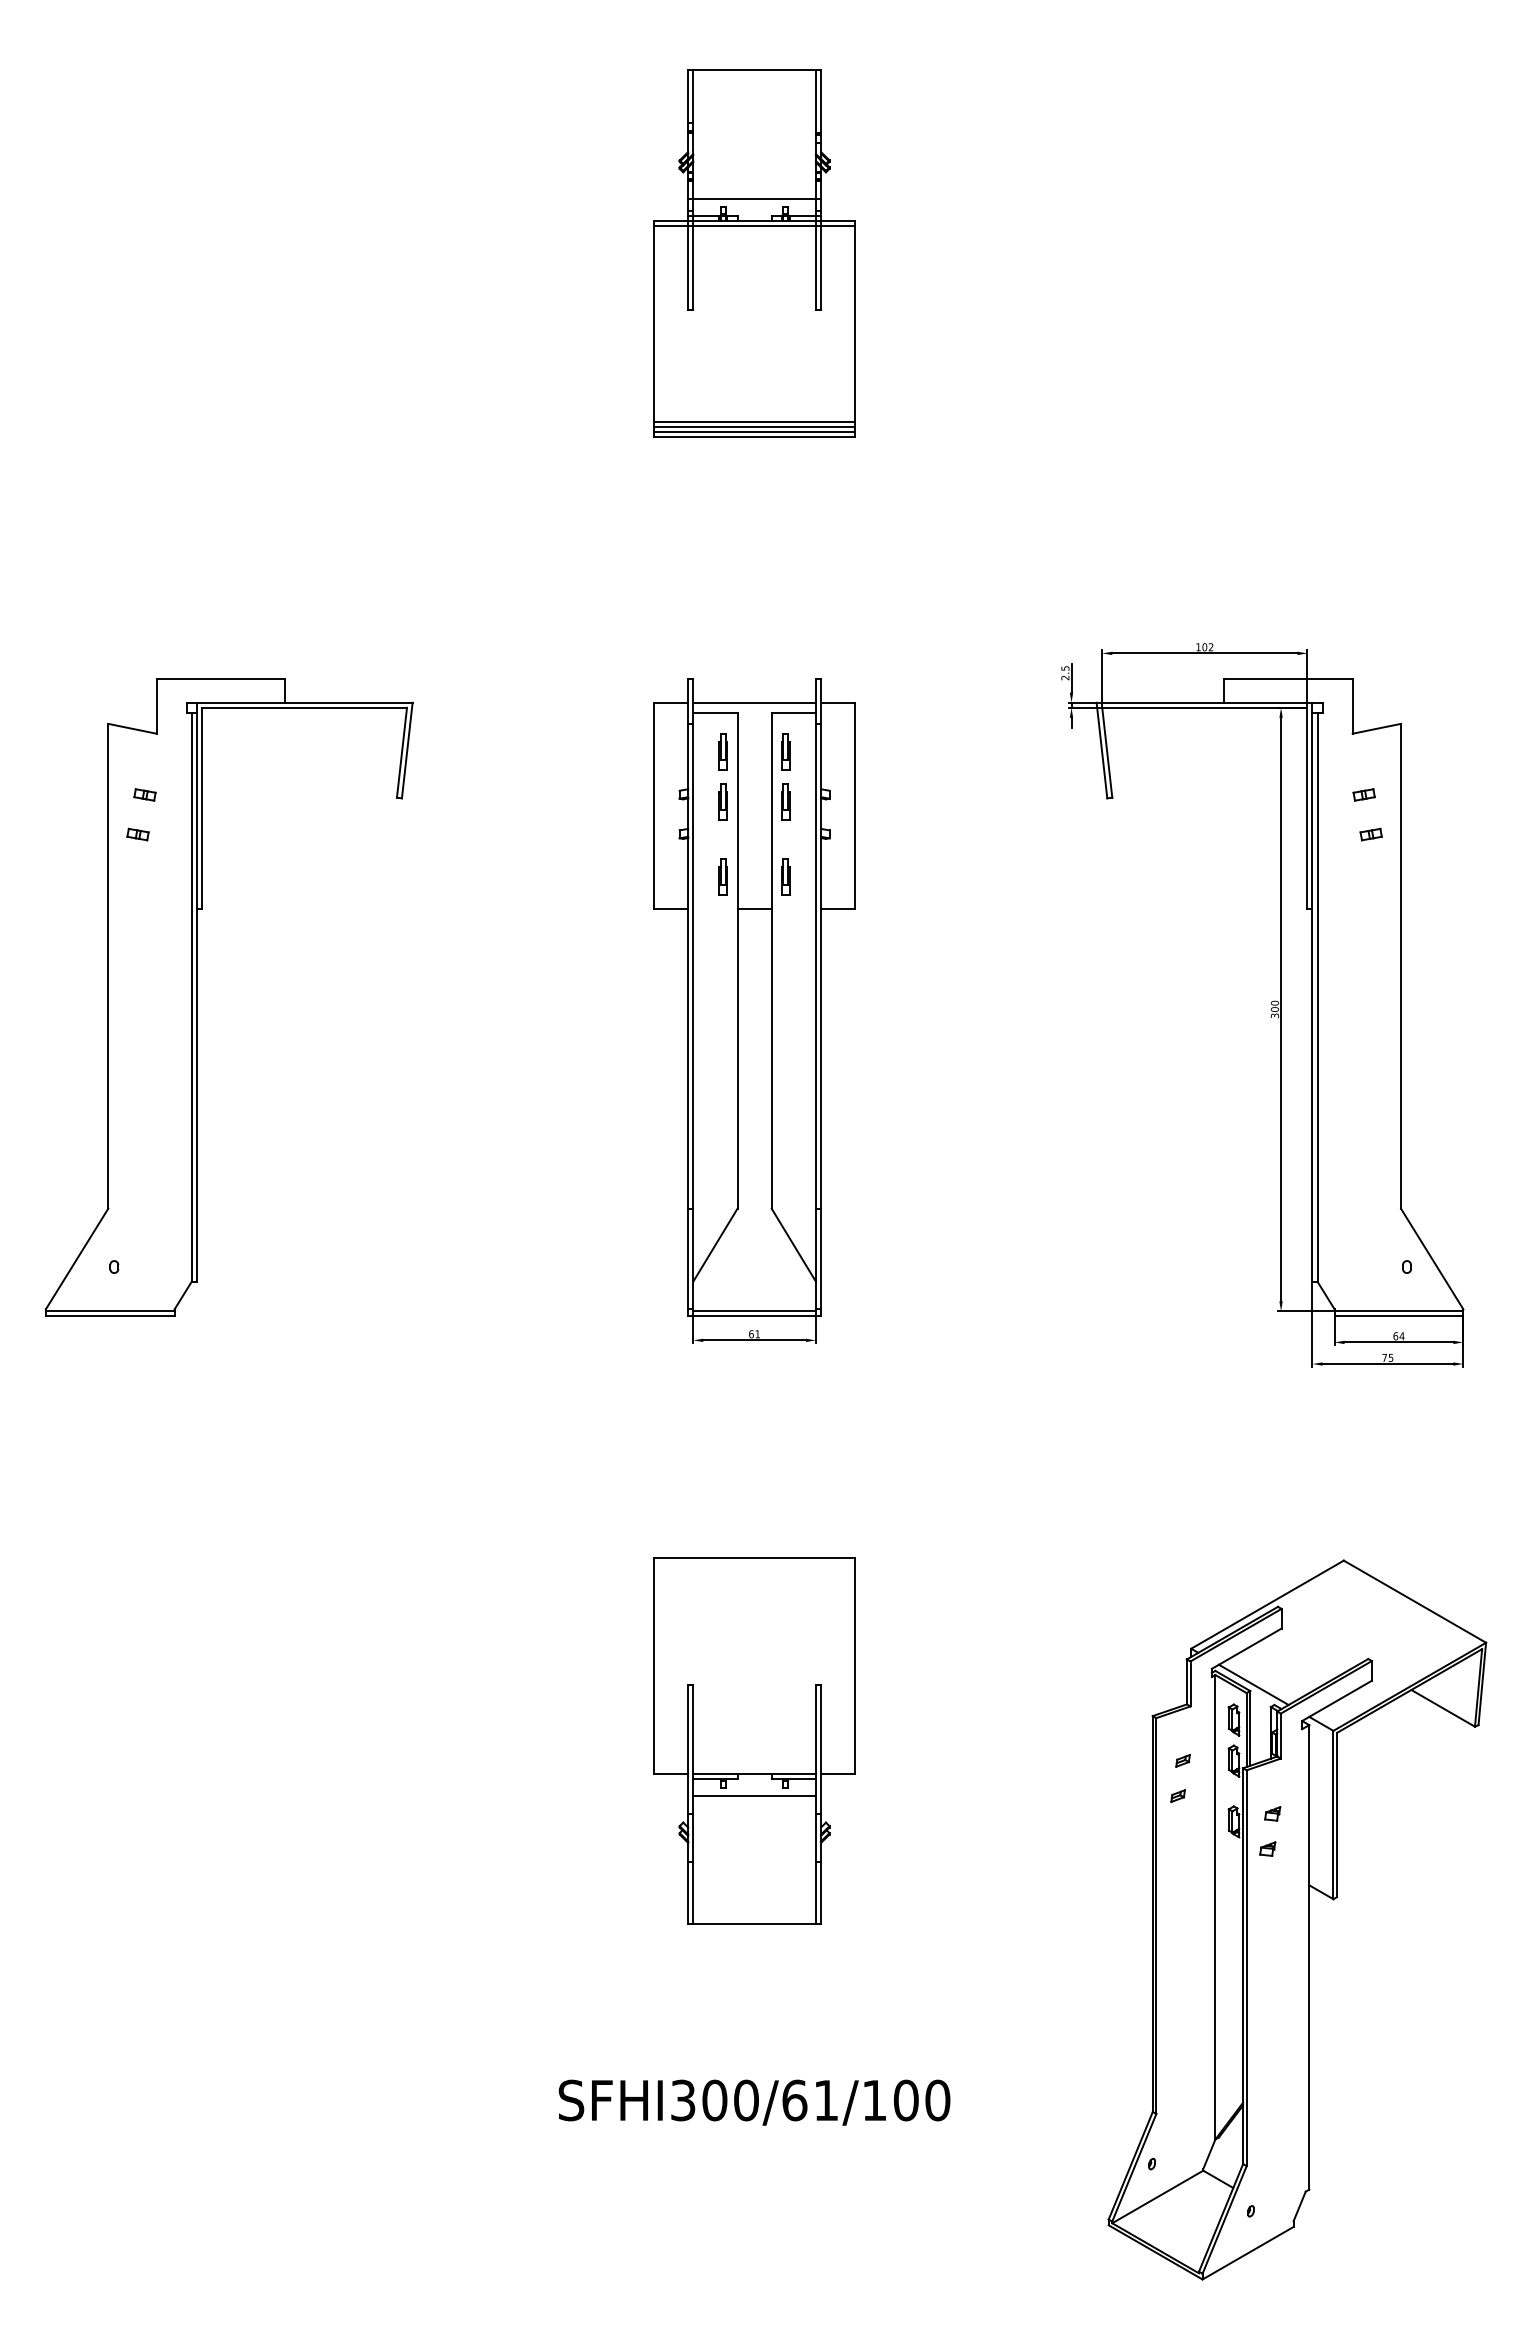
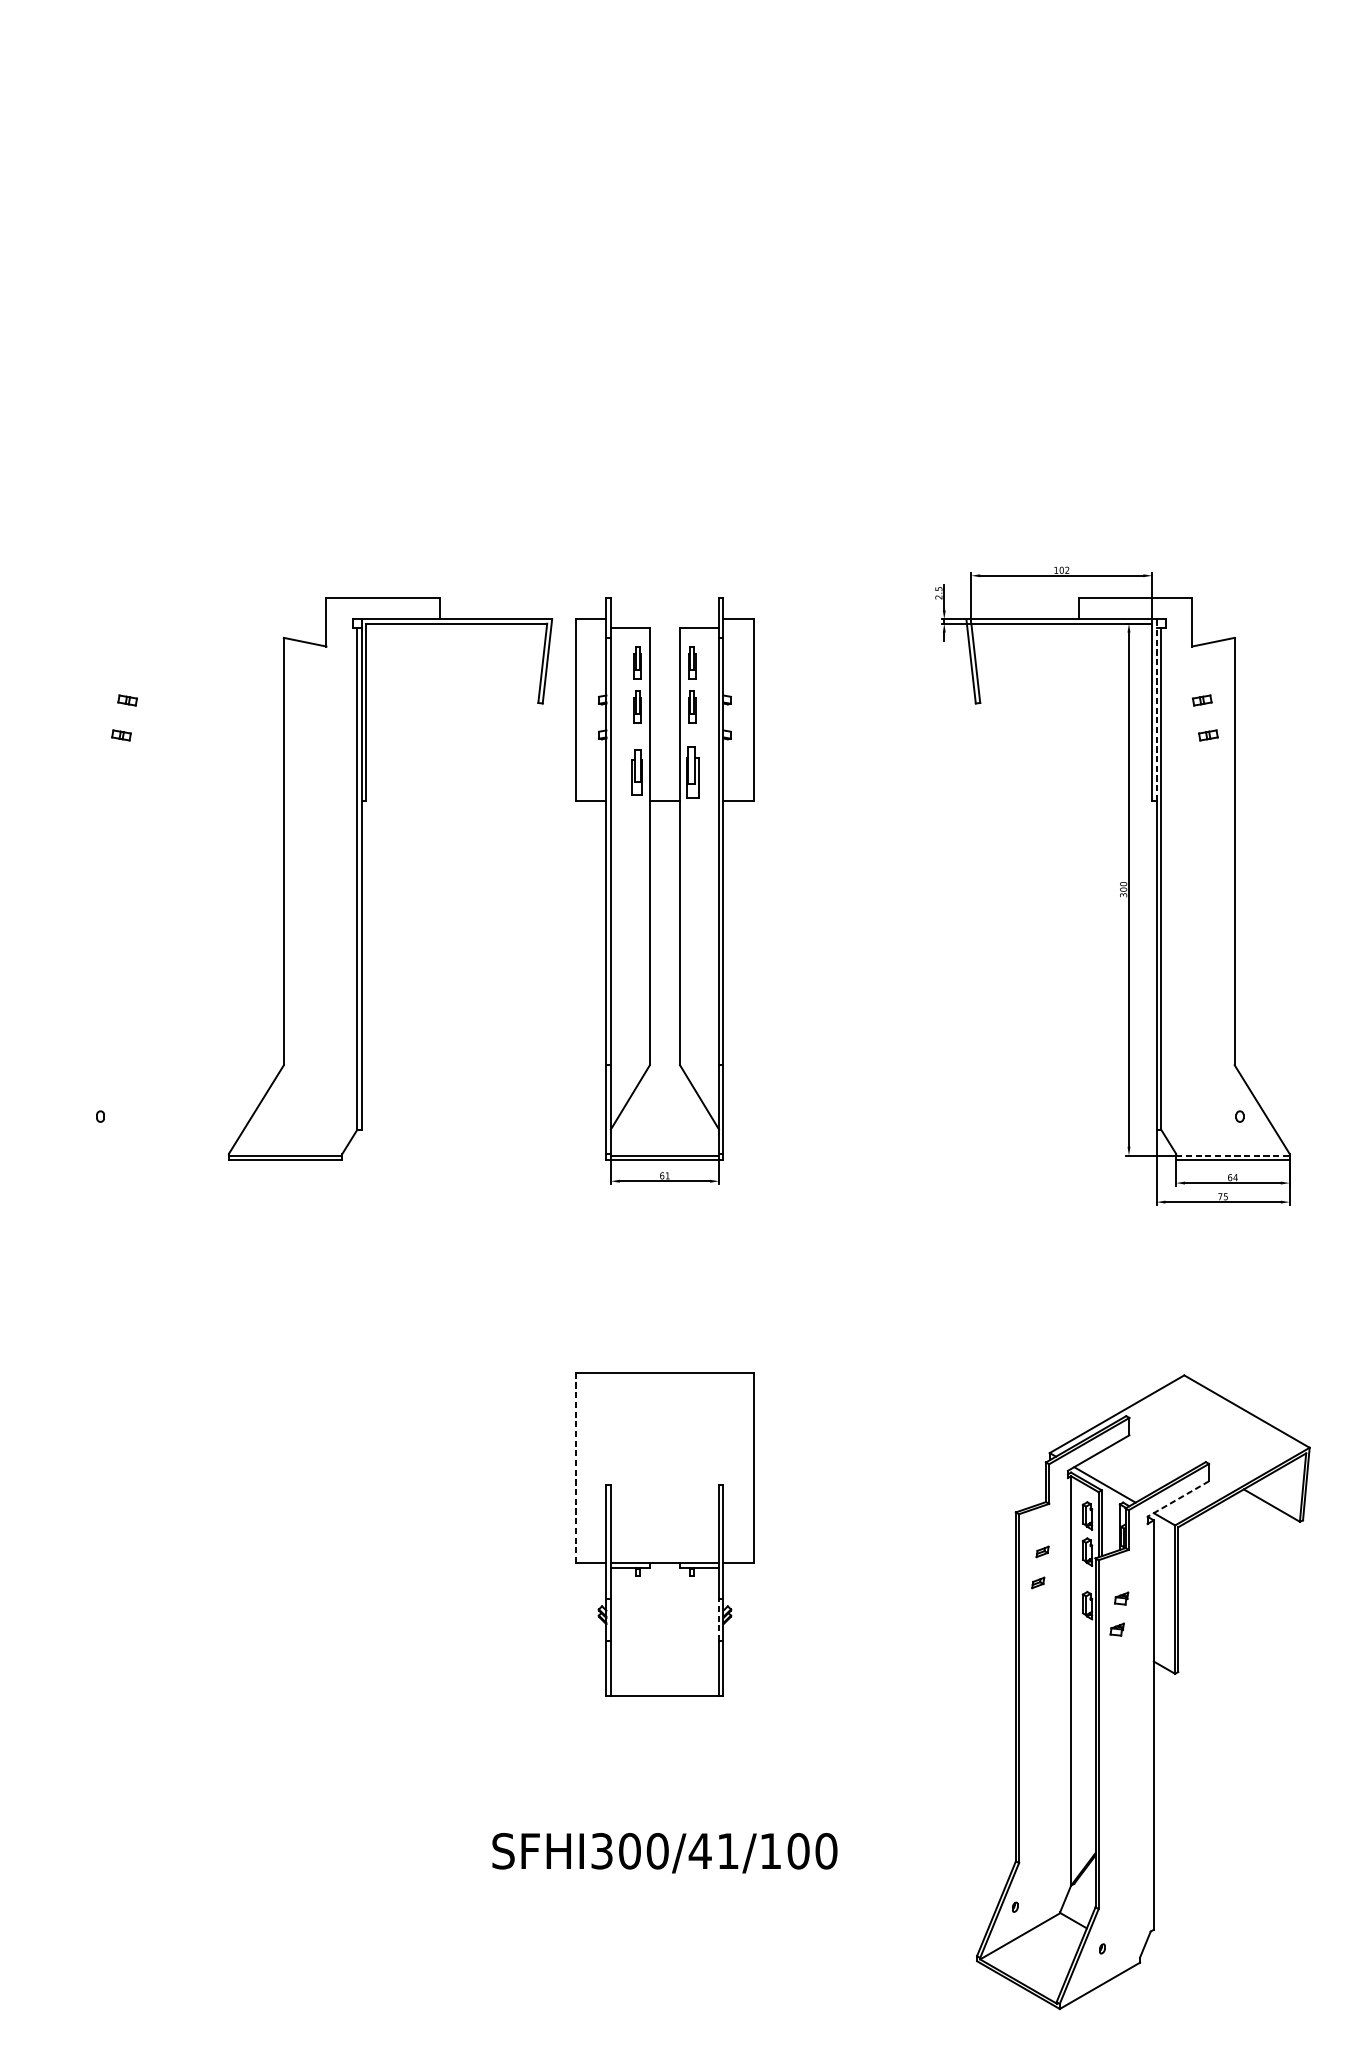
part: (754, 253) -> (664, 223), removed
line: (754, 702) -> (664, 619), removed
line: (1312, 805) -> (1156, 709), solid -> dashed
part: (722, 876) -> (636, 772), size x1.4
part: (785, 876) -> (692, 772), size x1.6
part: (197, 997) -> (362, 879), moved
line: (1399, 1311) -> (1233, 1155), solid -> dashed
line: (654, 1665) -> (576, 1467), solid -> dashed
line: (1336, 1701) -> (1177, 1499), solid -> dashed
line: (754, 1795) -> (664, 1582), removed
line: (815, 1837) -> (718, 1619), solid -> dashed
text: (794, 2100) -> (700, 1851), SFHI300/61/100 -> SFHI300/41/100

